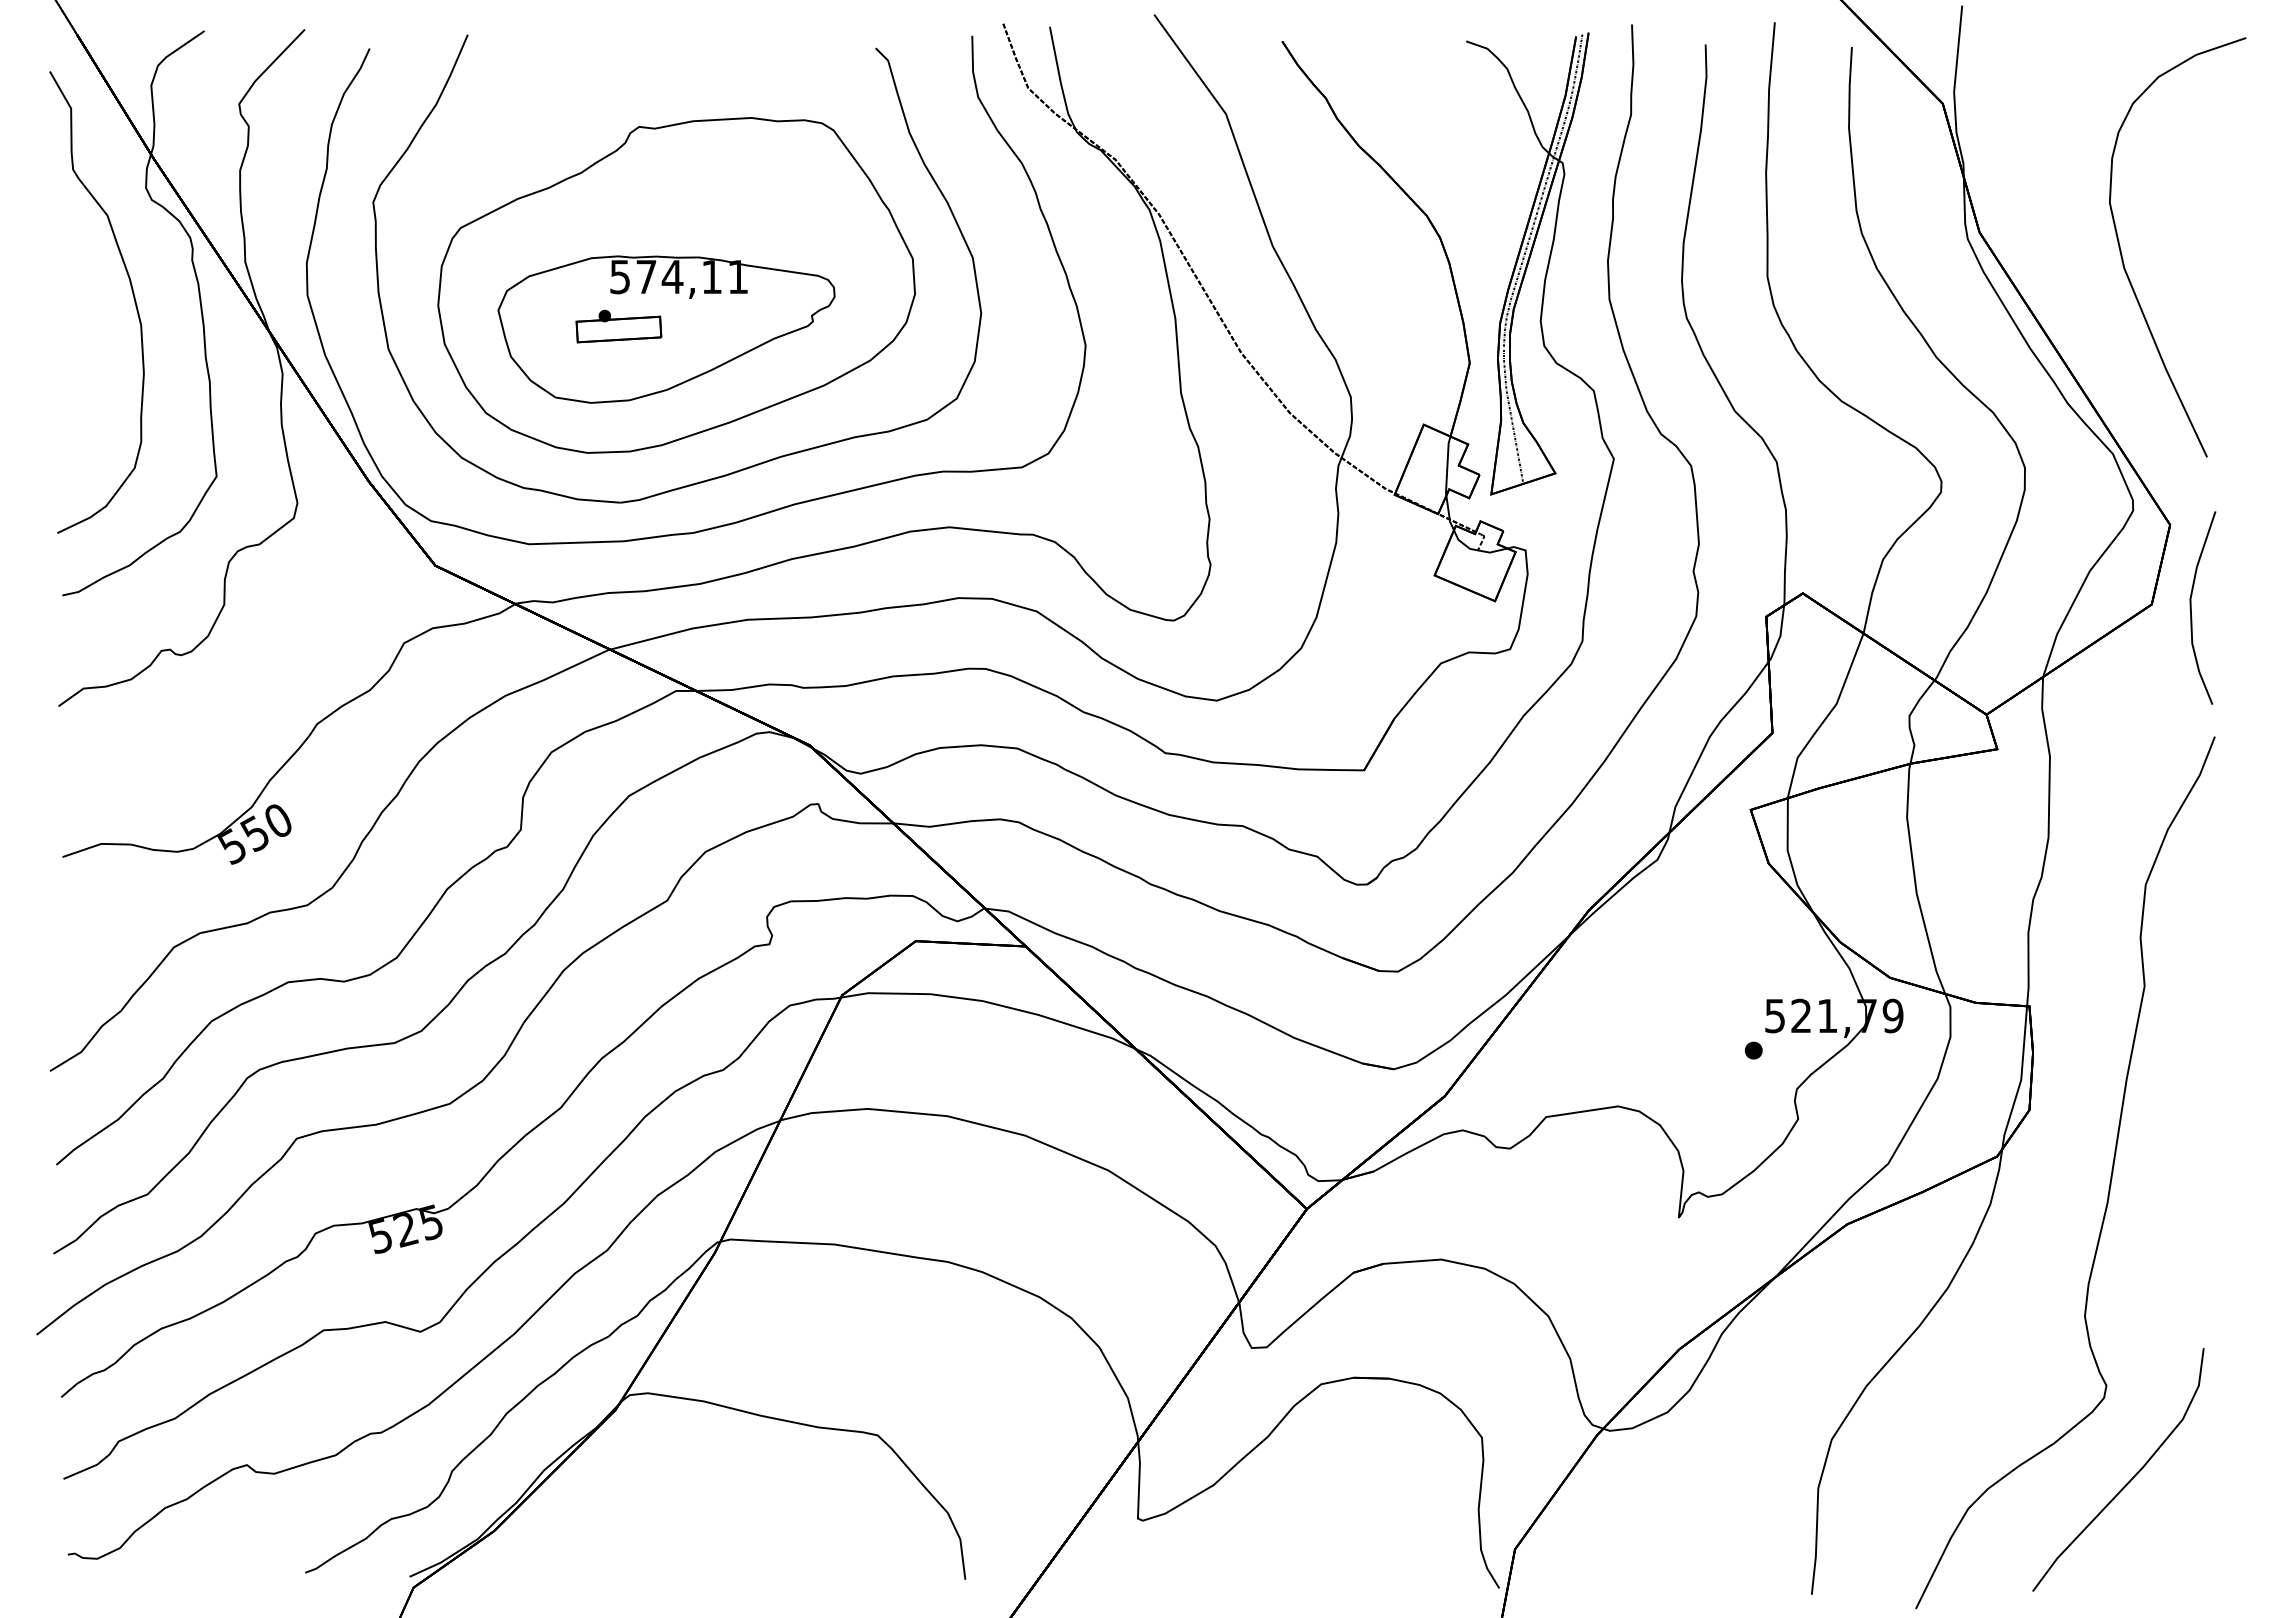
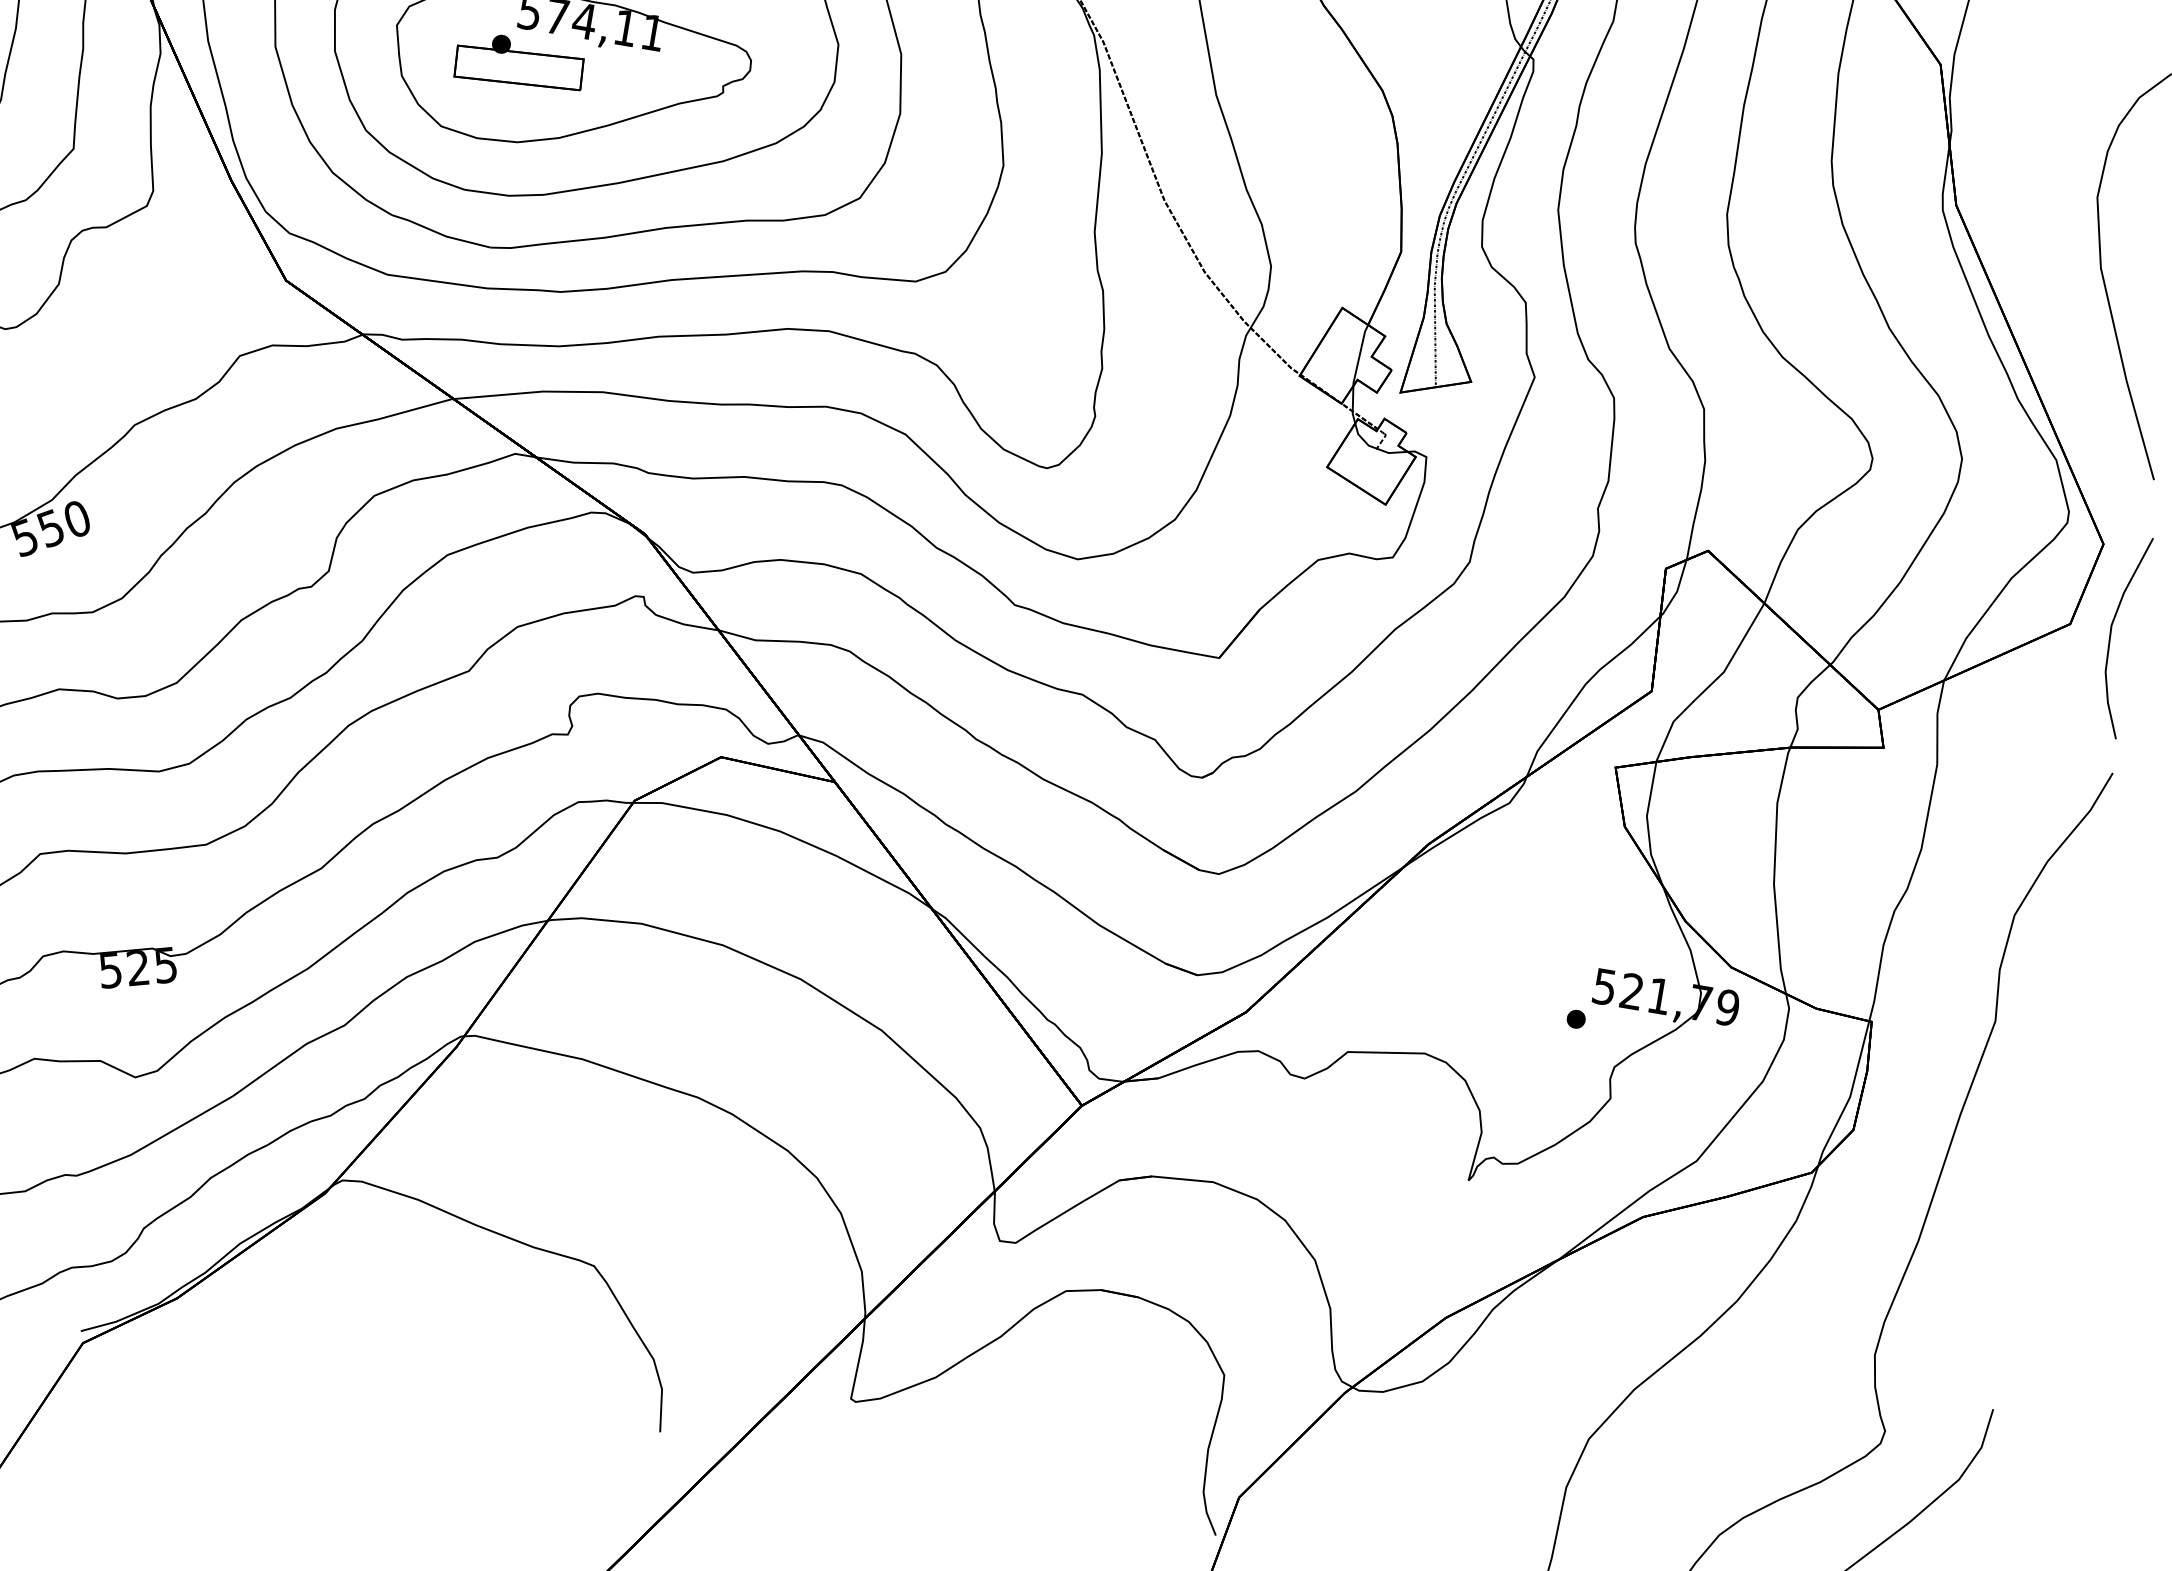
part: (618, 326) -> (519, 63), size x1.43

